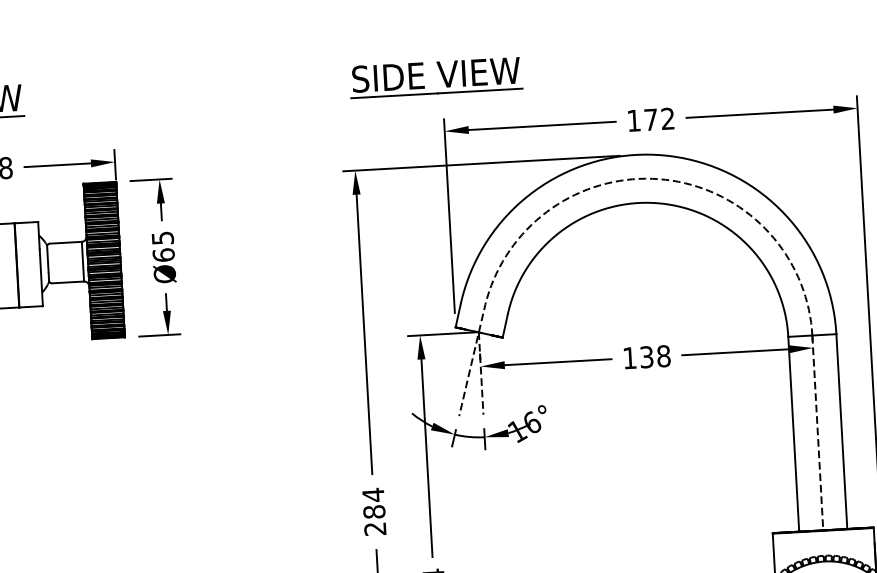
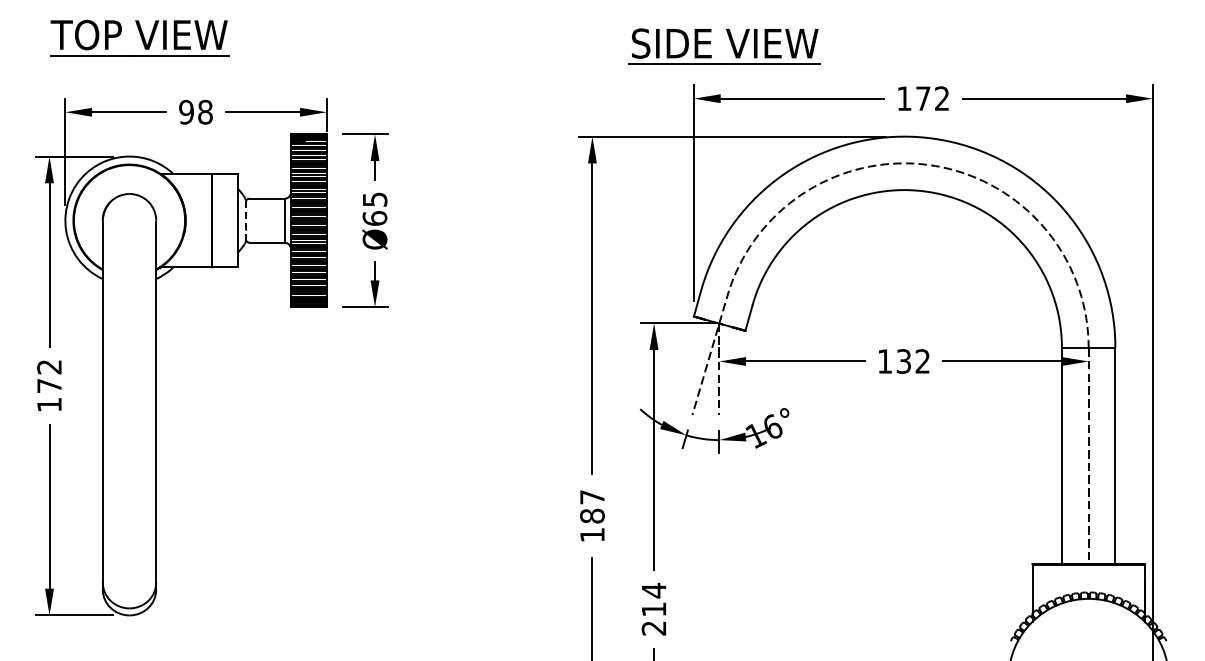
part: (441, 74) -> (730, 43), moved
line: (48, 264) -> (246, 221), solid -> dashed
text: (663, 356) -> (922, 361), 138 -> 132
text: (374, 511) -> (592, 515), 284 -> 187

